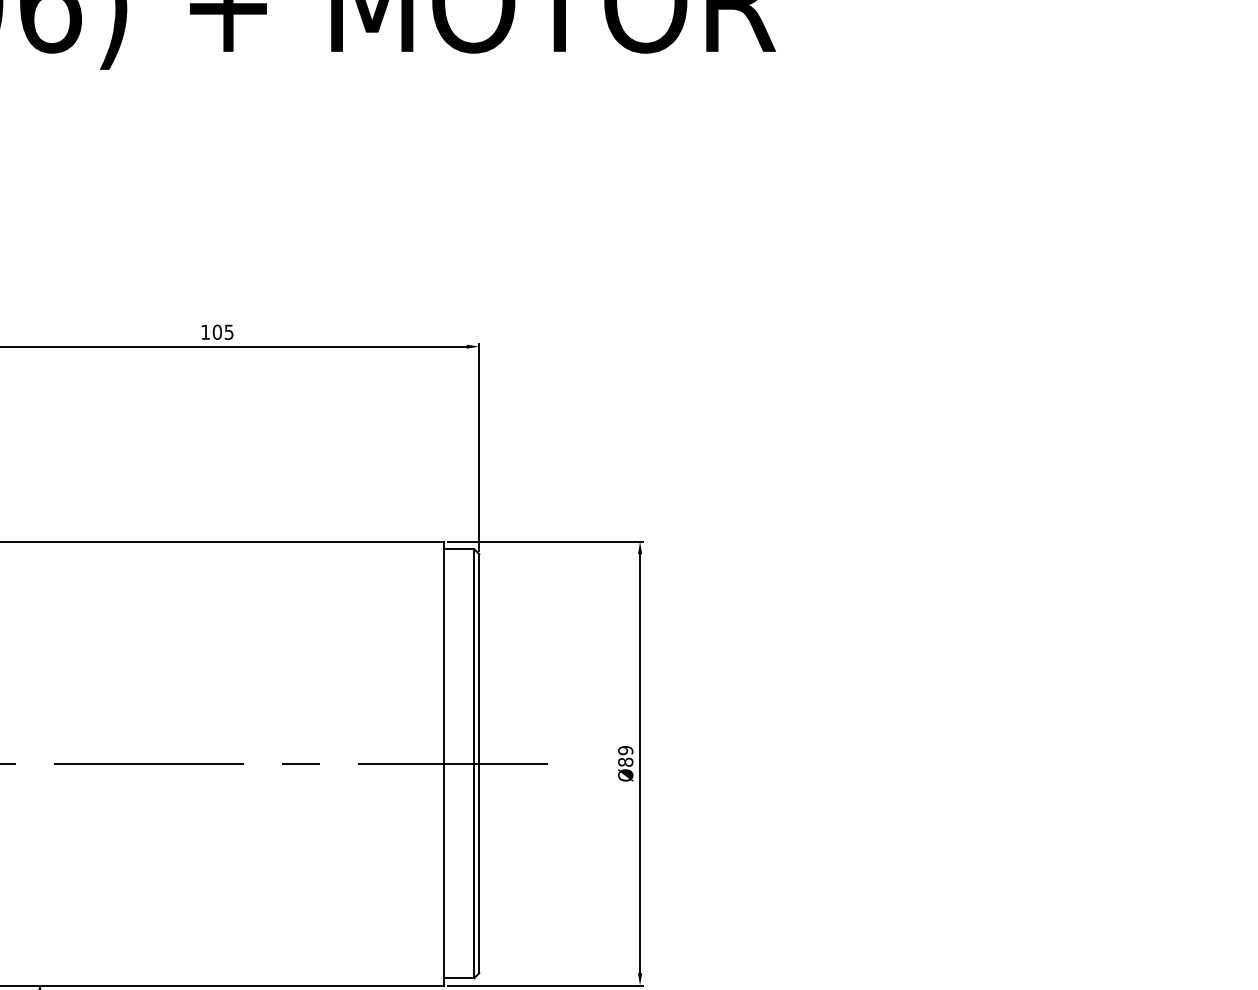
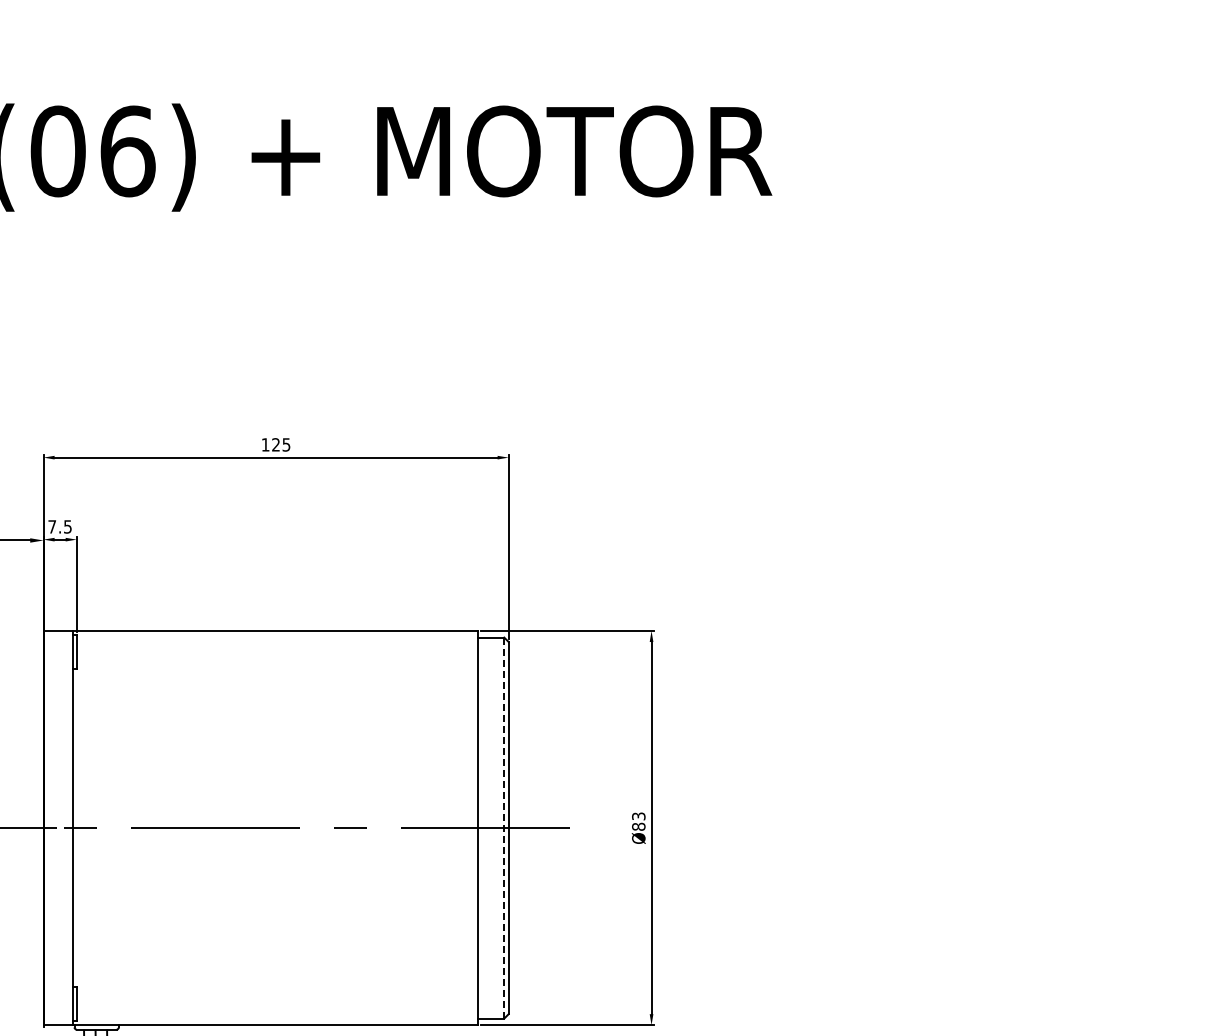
text: (217, 331) -> (276, 444), 105 -> 125
text: (625, 750) -> (638, 816), Ø89 -> Ø83
line: (474, 764) -> (504, 828), solid -> dashed

